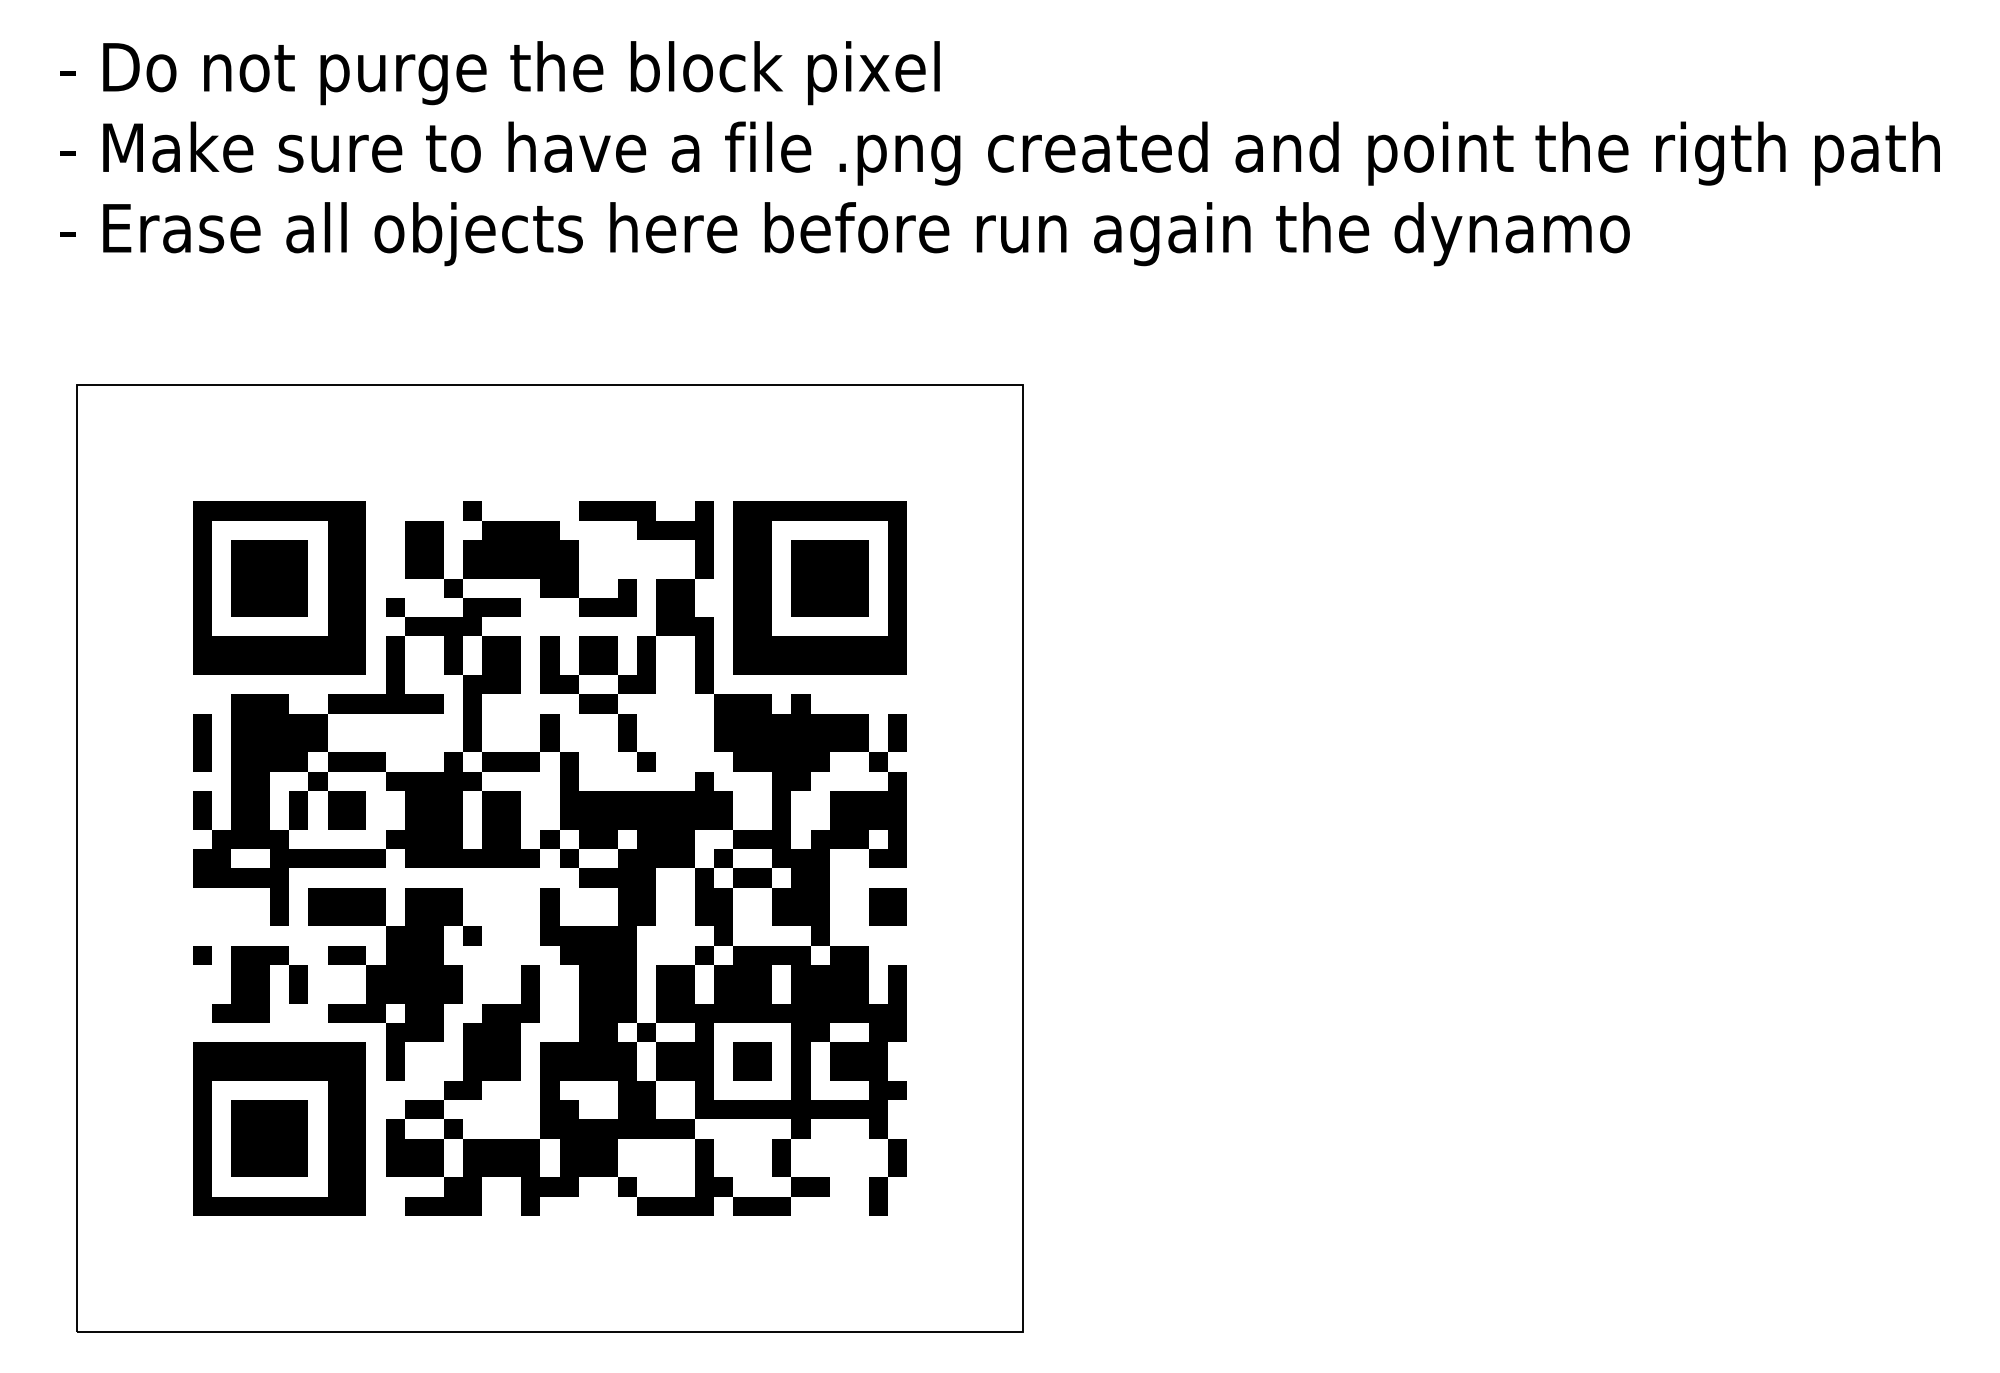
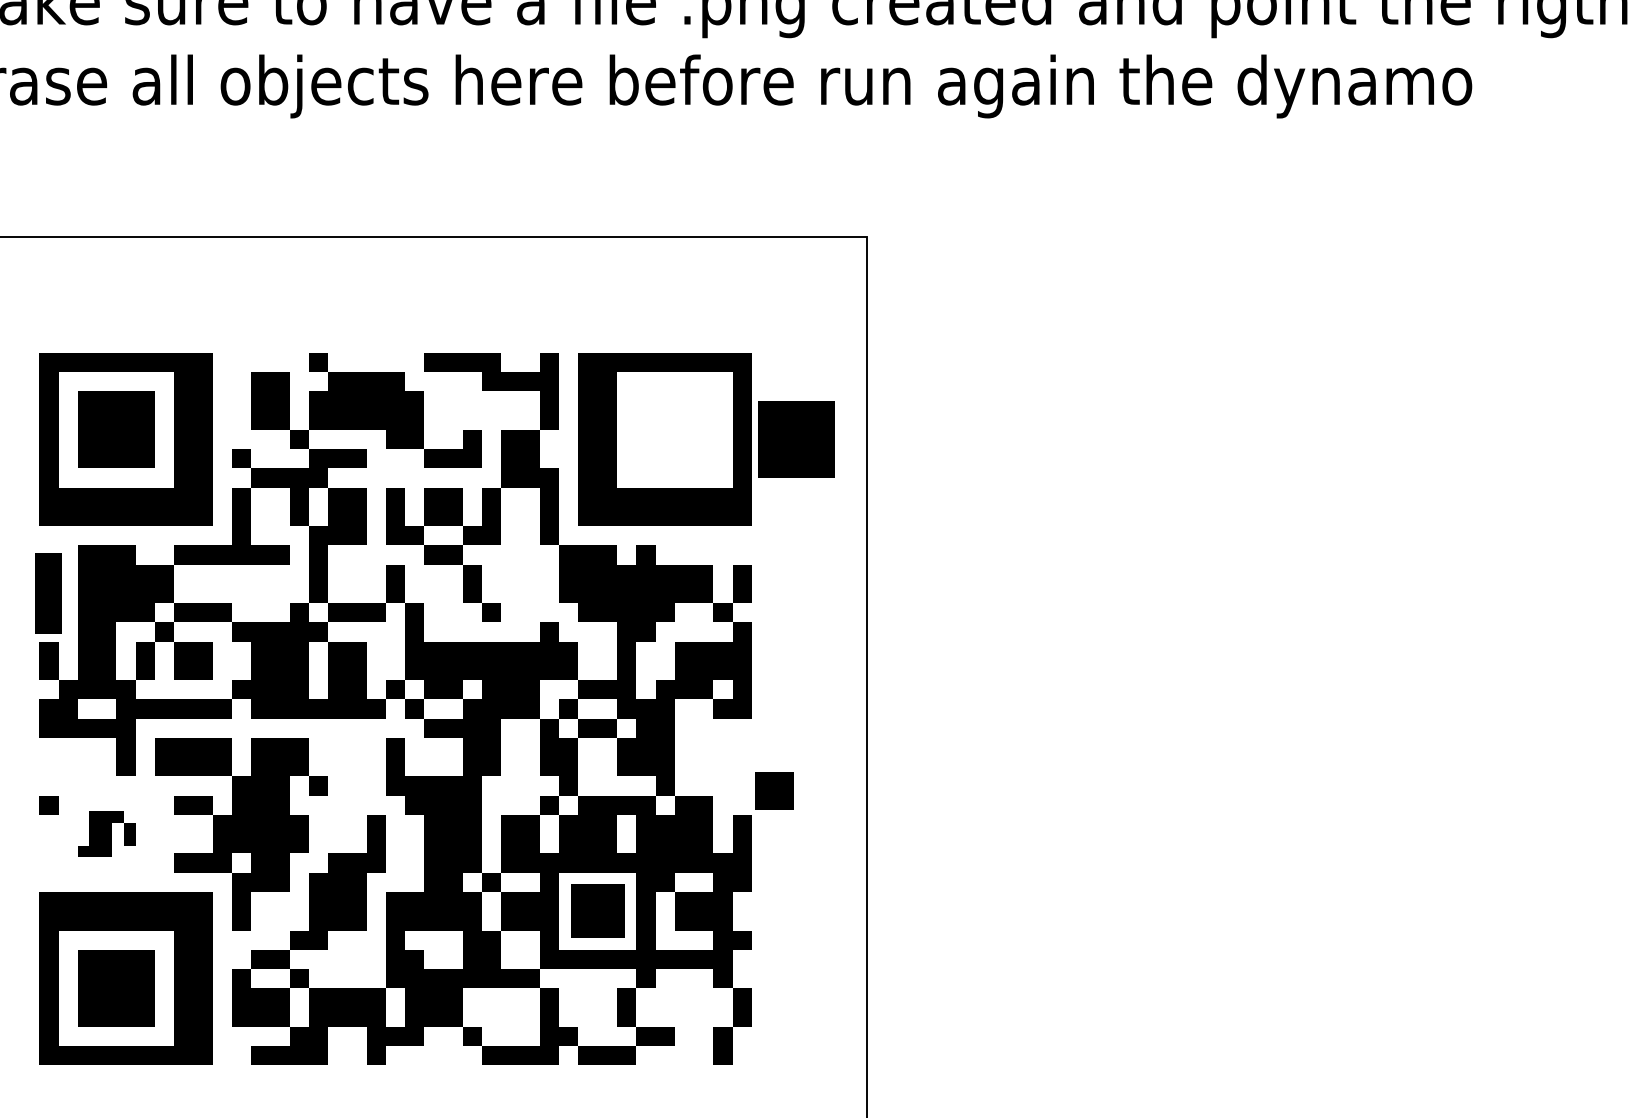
part: (829, 578) -> (795, 439), moved
part: (202, 742) -> (49, 593), size x1.4
part: (887, 906) -> (773, 790), moved
part: (259, 984) -> (106, 834), size x0.6
part: (752, 1061) -> (597, 911), size x1.4

